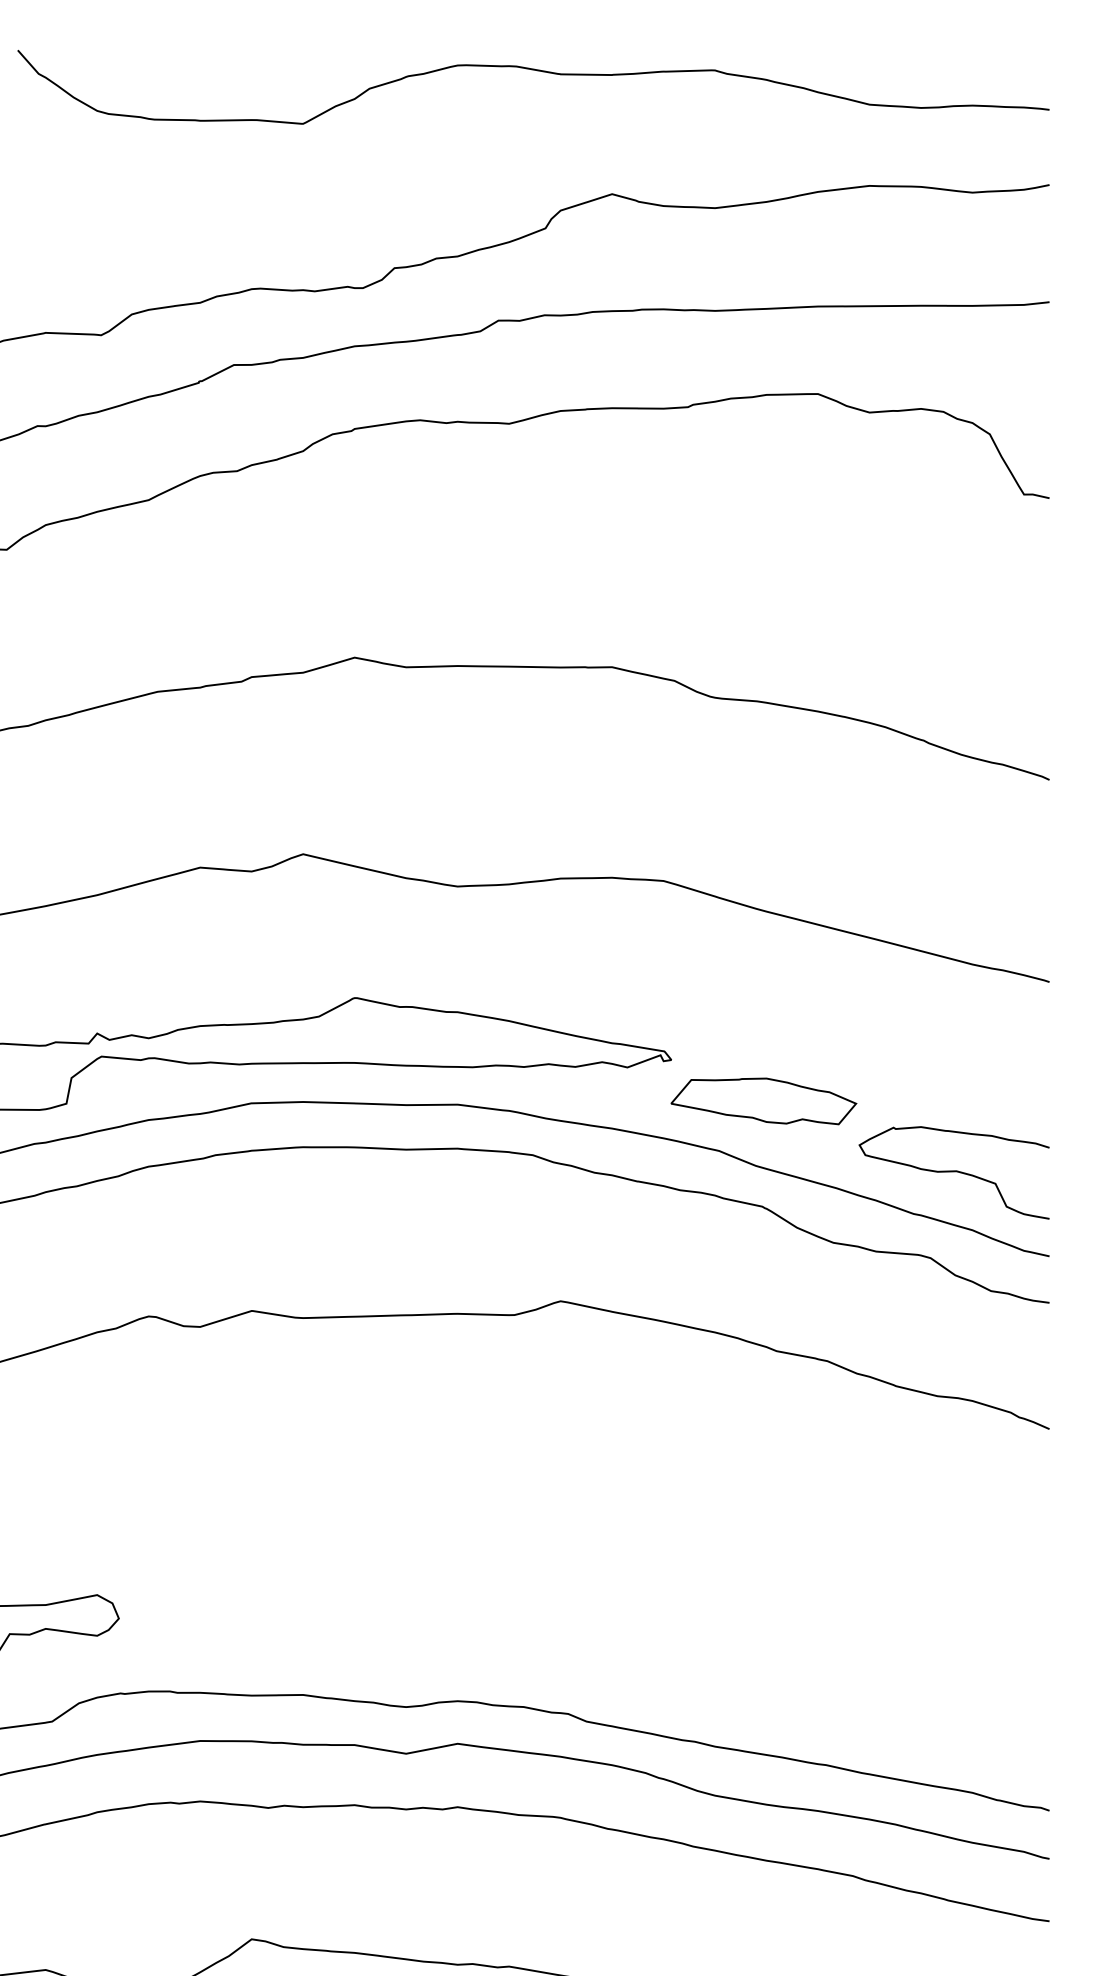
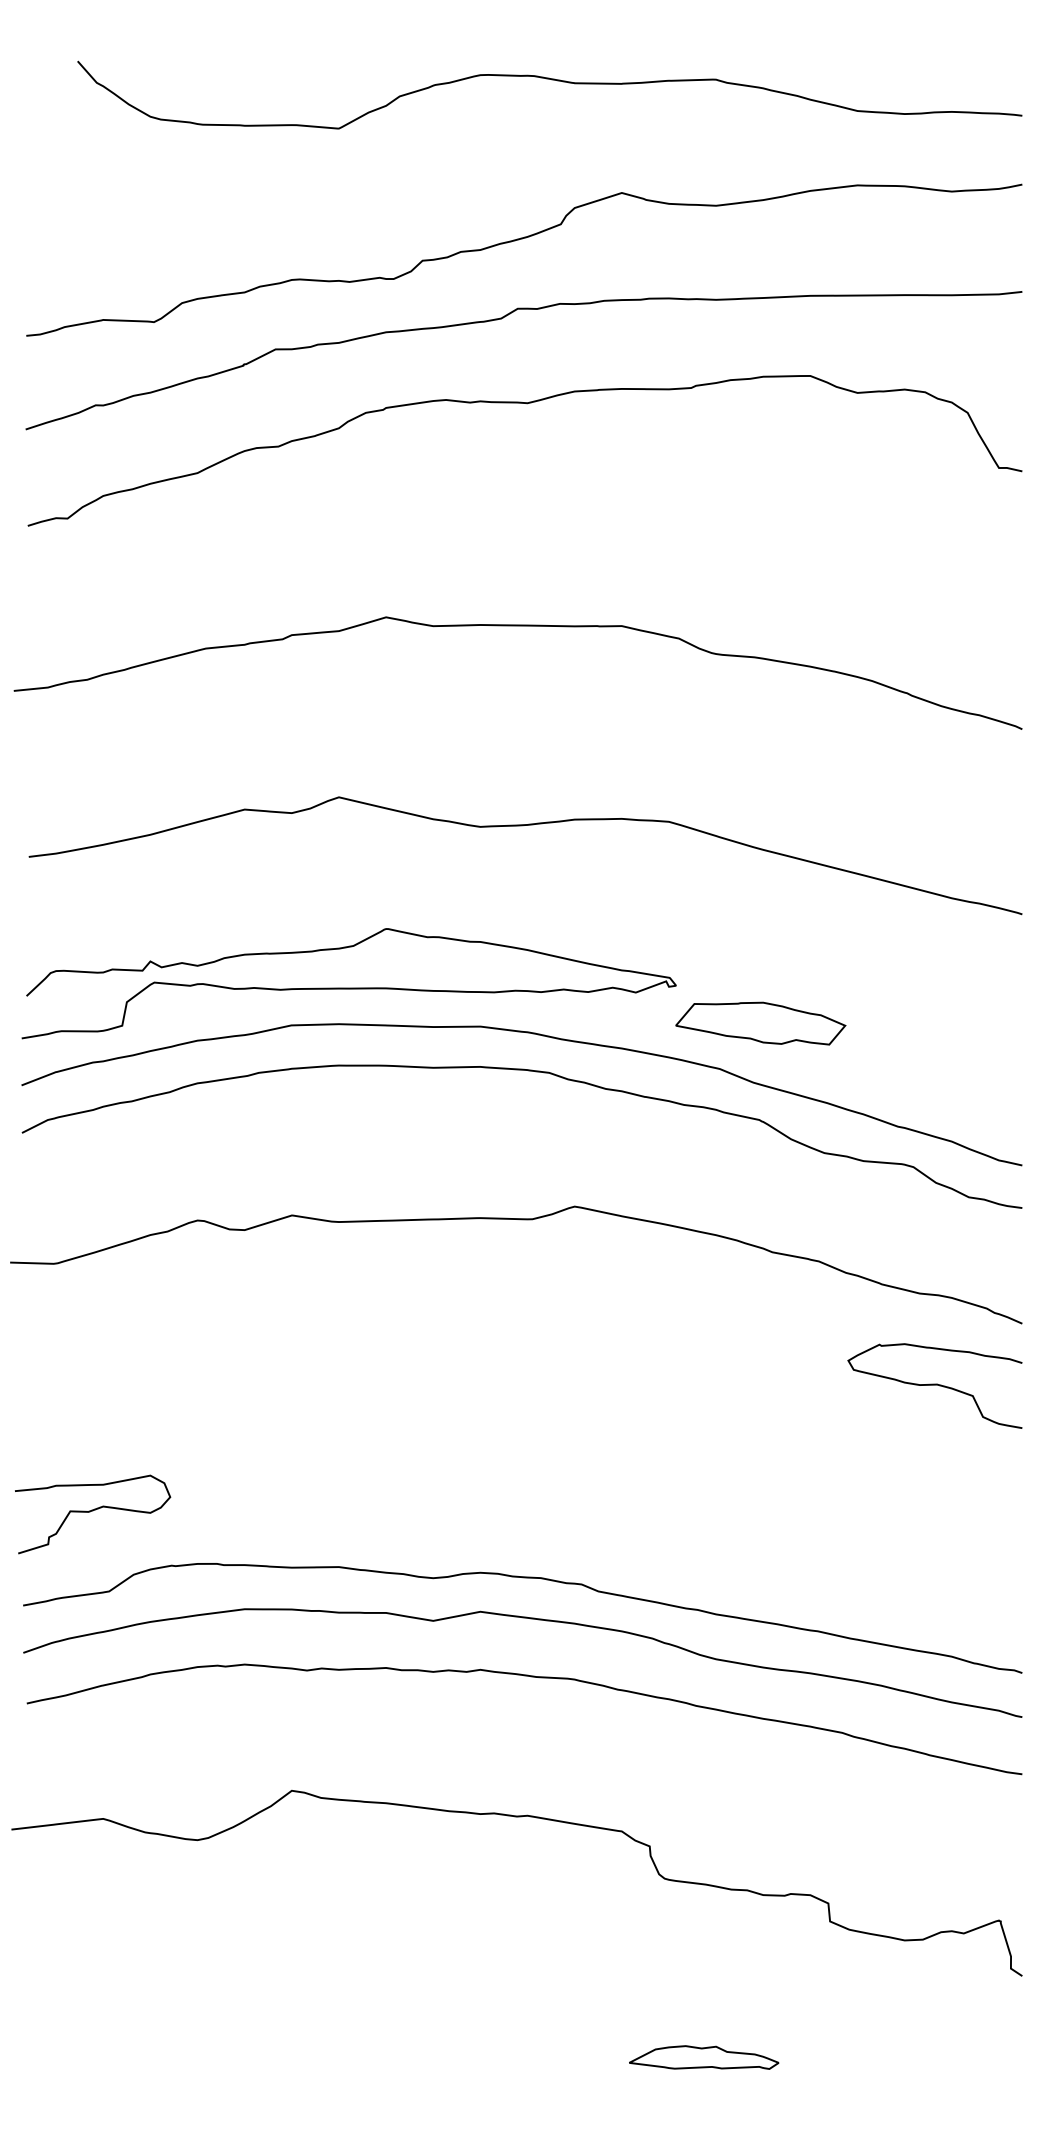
curve: (953, 1172) -> (934, 1385), moved

